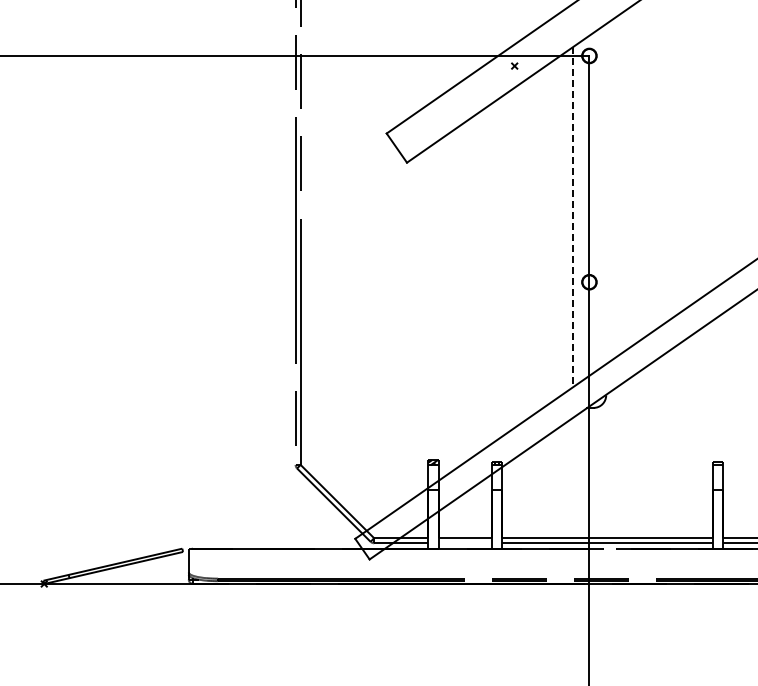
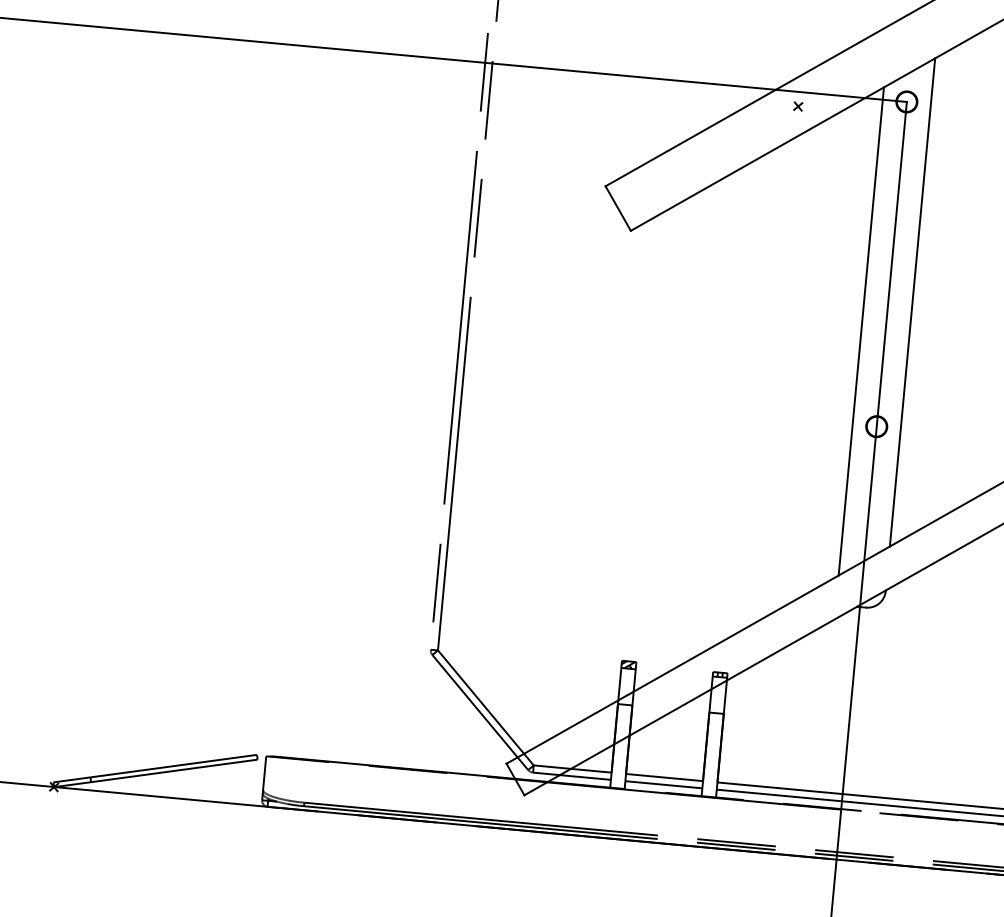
line: (606, 194) -> (912, 303), added
line: (572, 217) -> (861, 331), dashed -> solid
line: (465, 543) -> (664, 785), added

